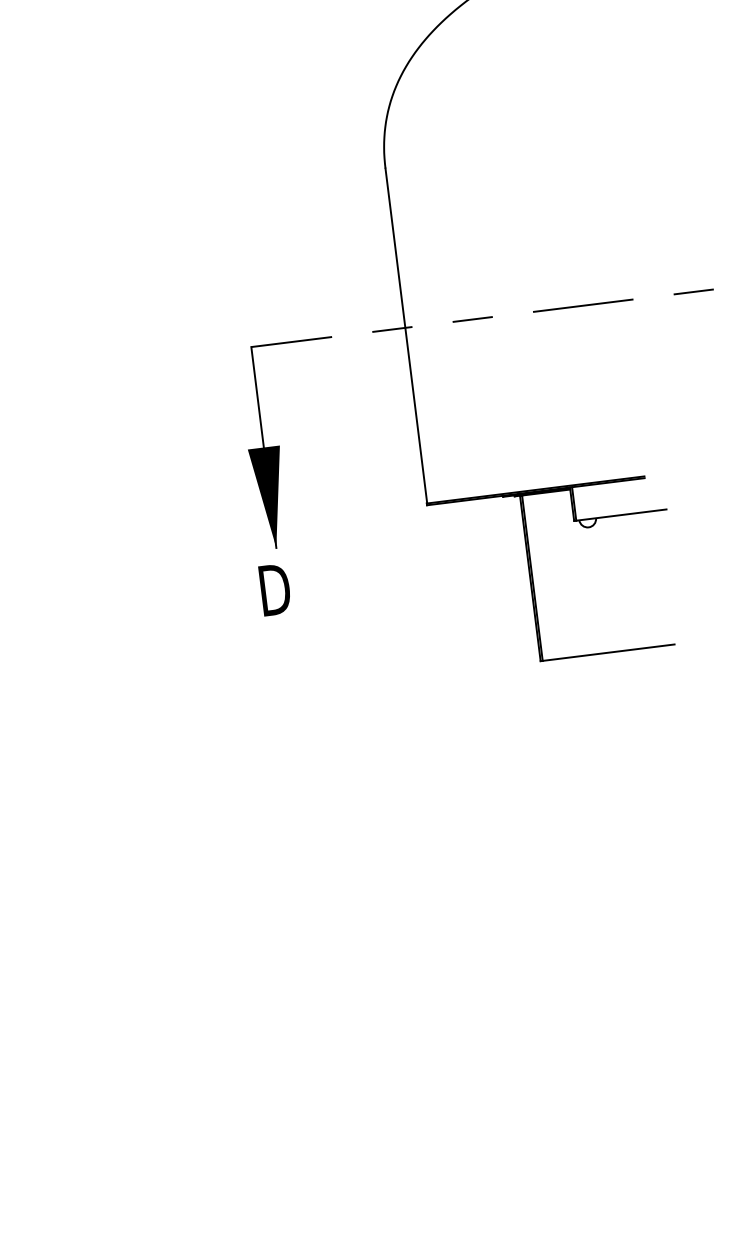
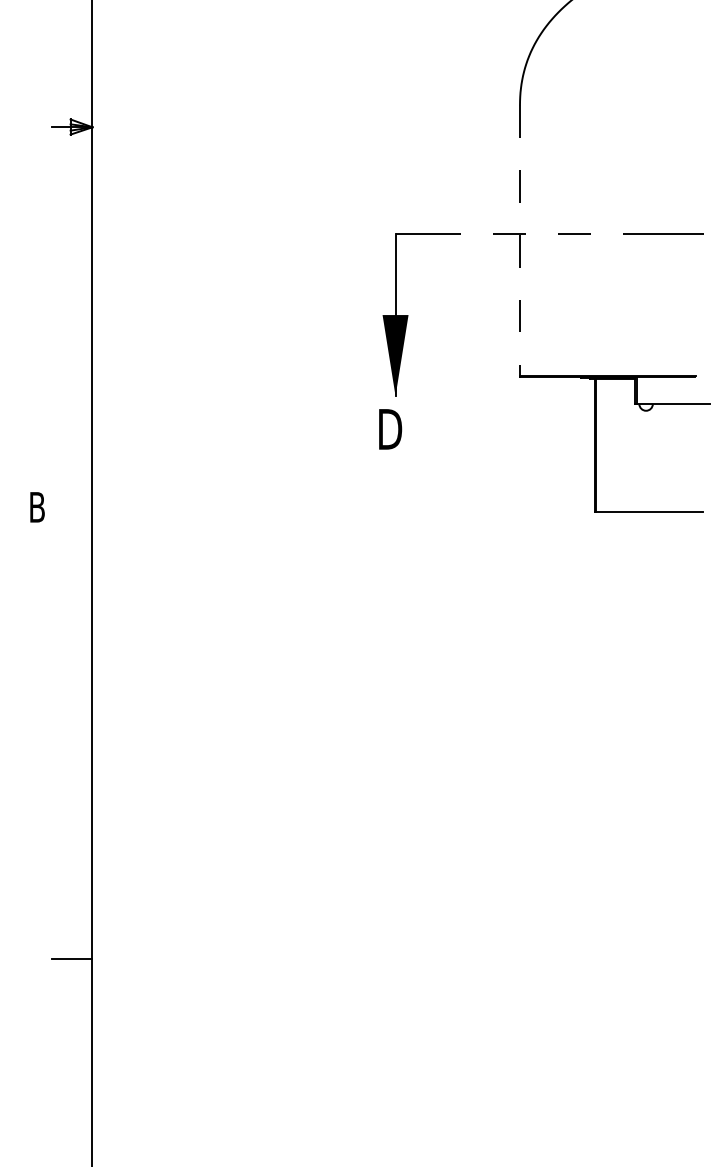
line: (405, 336) -> (519, 240), solid -> dashed

